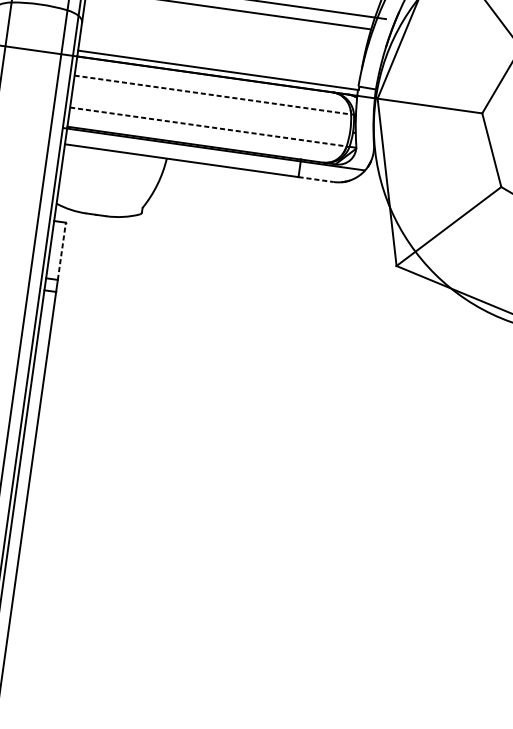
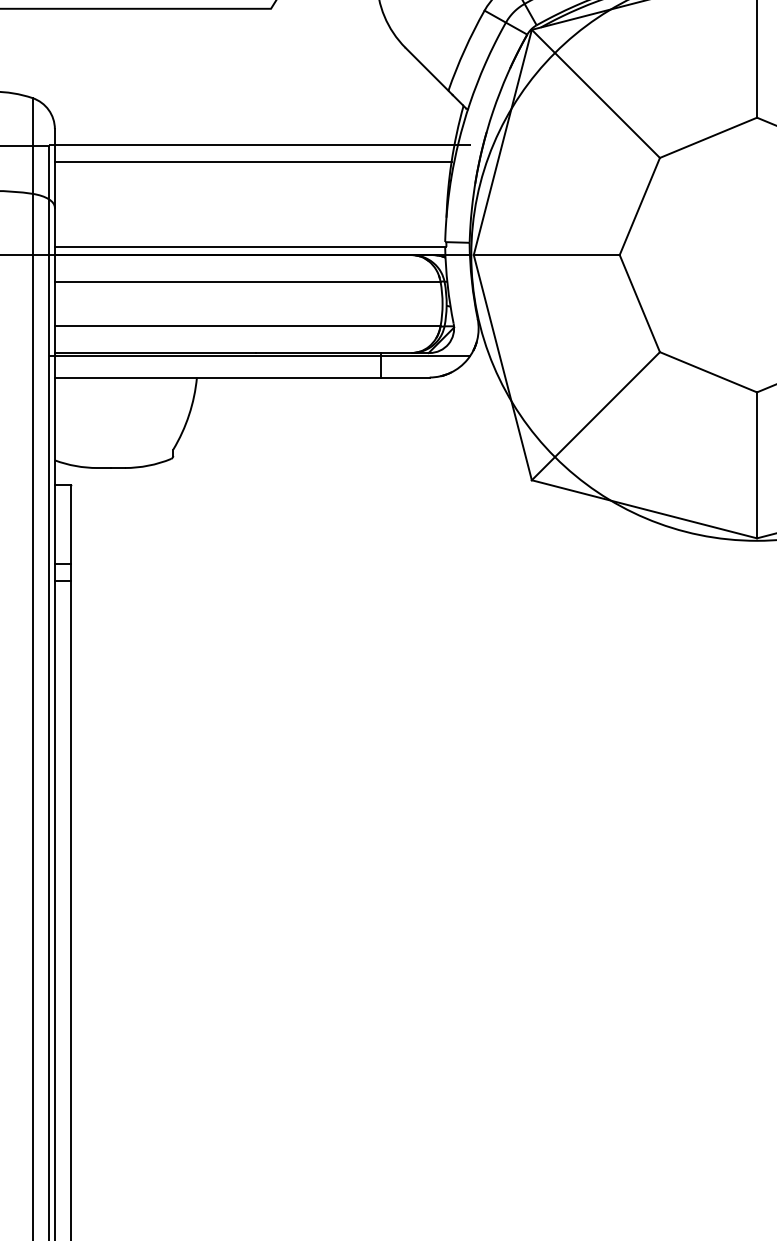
line: (212, 94) -> (247, 281), dashed -> solid
line: (208, 127) -> (247, 326), dashed -> solid
line: (316, 179) -> (405, 377), dashed -> solid
line: (62, 251) -> (71, 524), dashed -> solid

